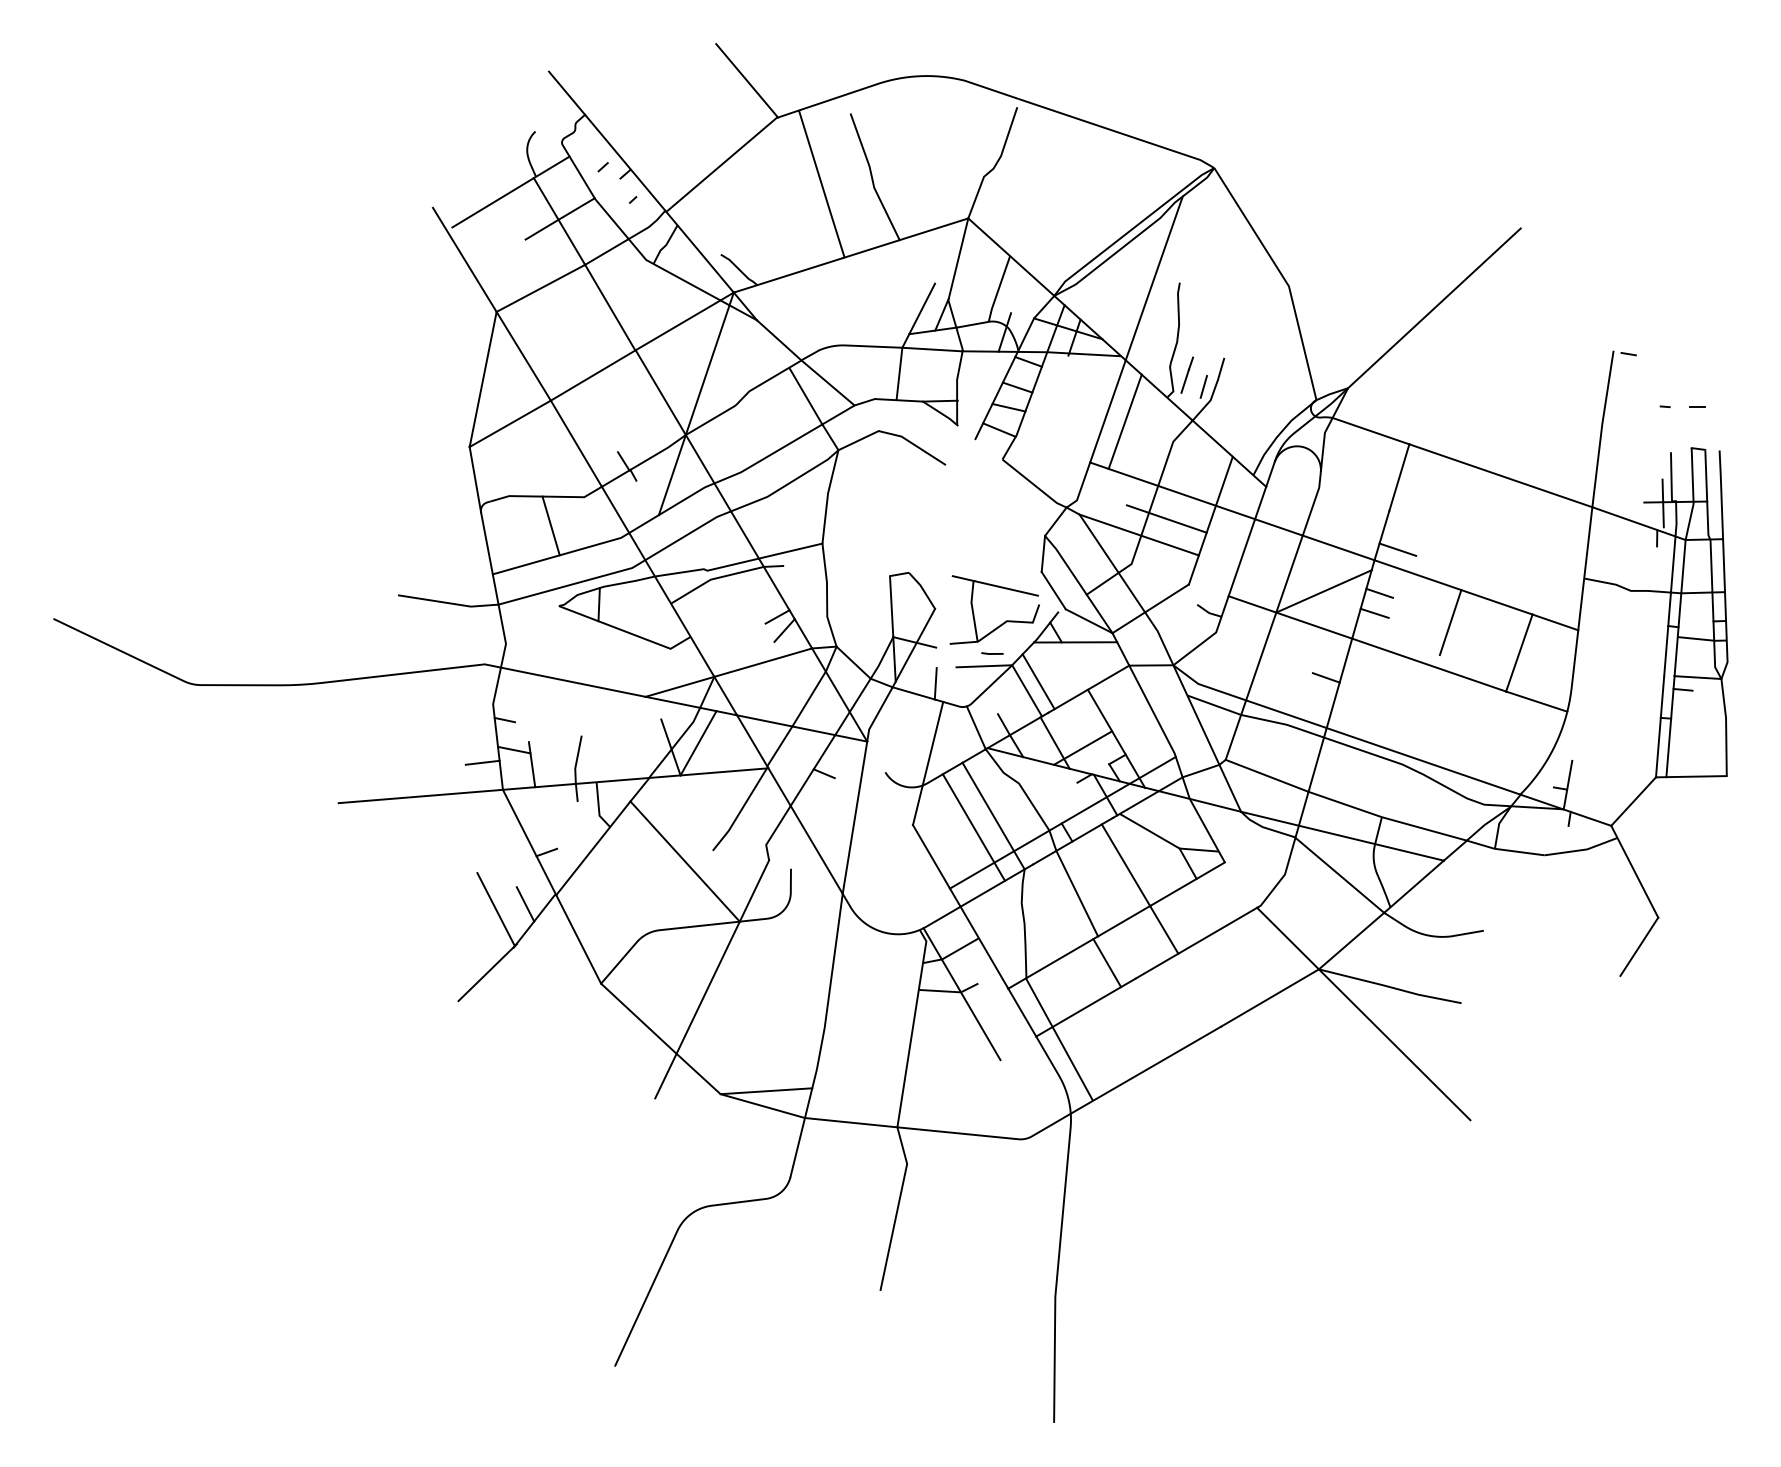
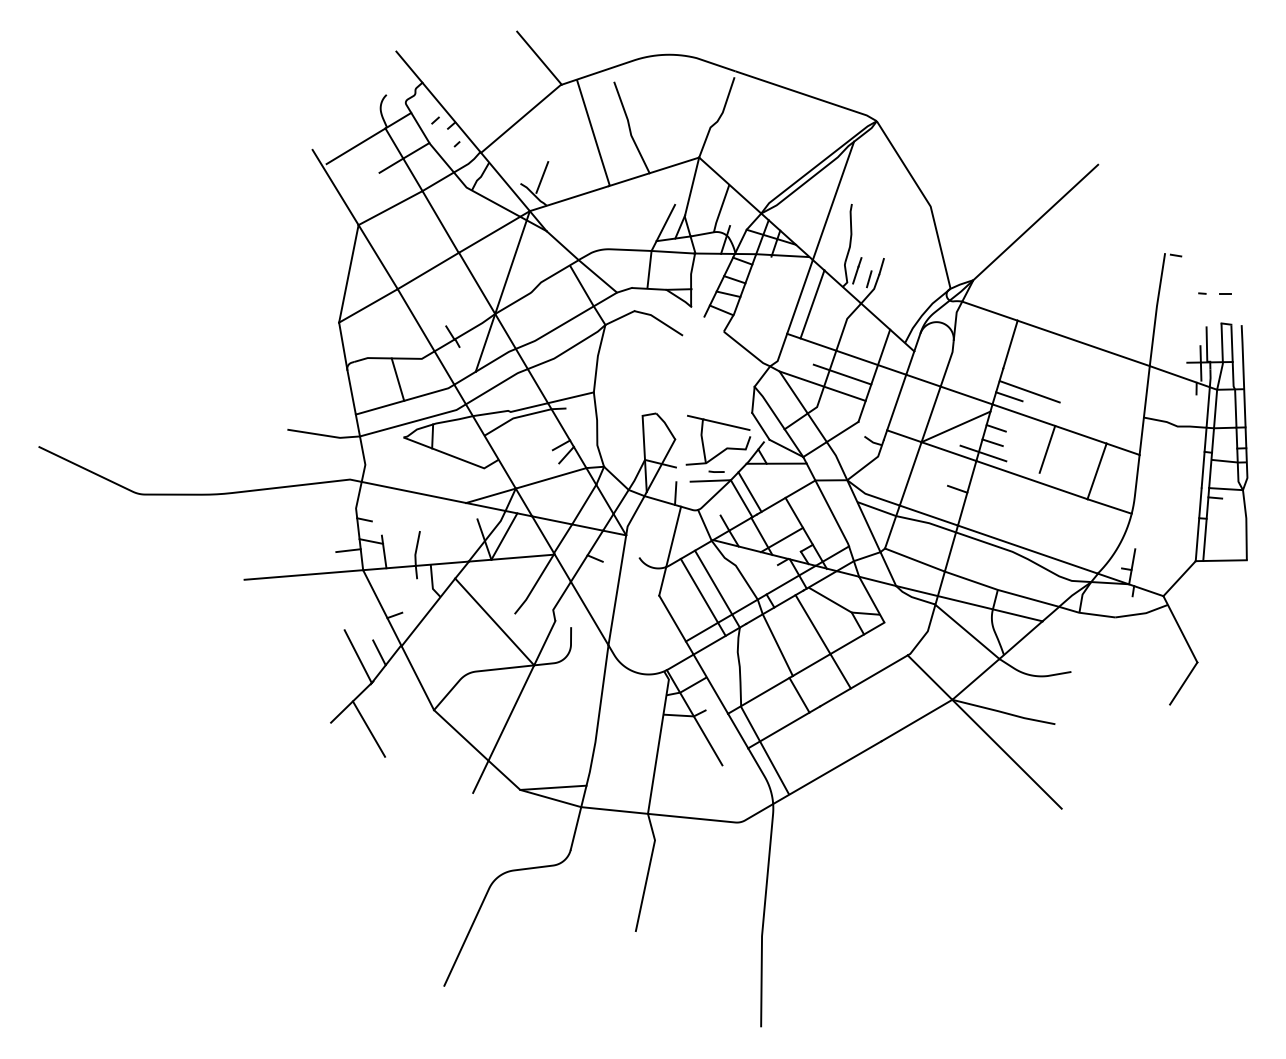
line: (751, 246) -> (542, 177), added
line: (1425, 542) -> (1029, 391), added
line: (1362, 628) -> (983, 453), added
line: (510, 1009) -> (368, 728), added

